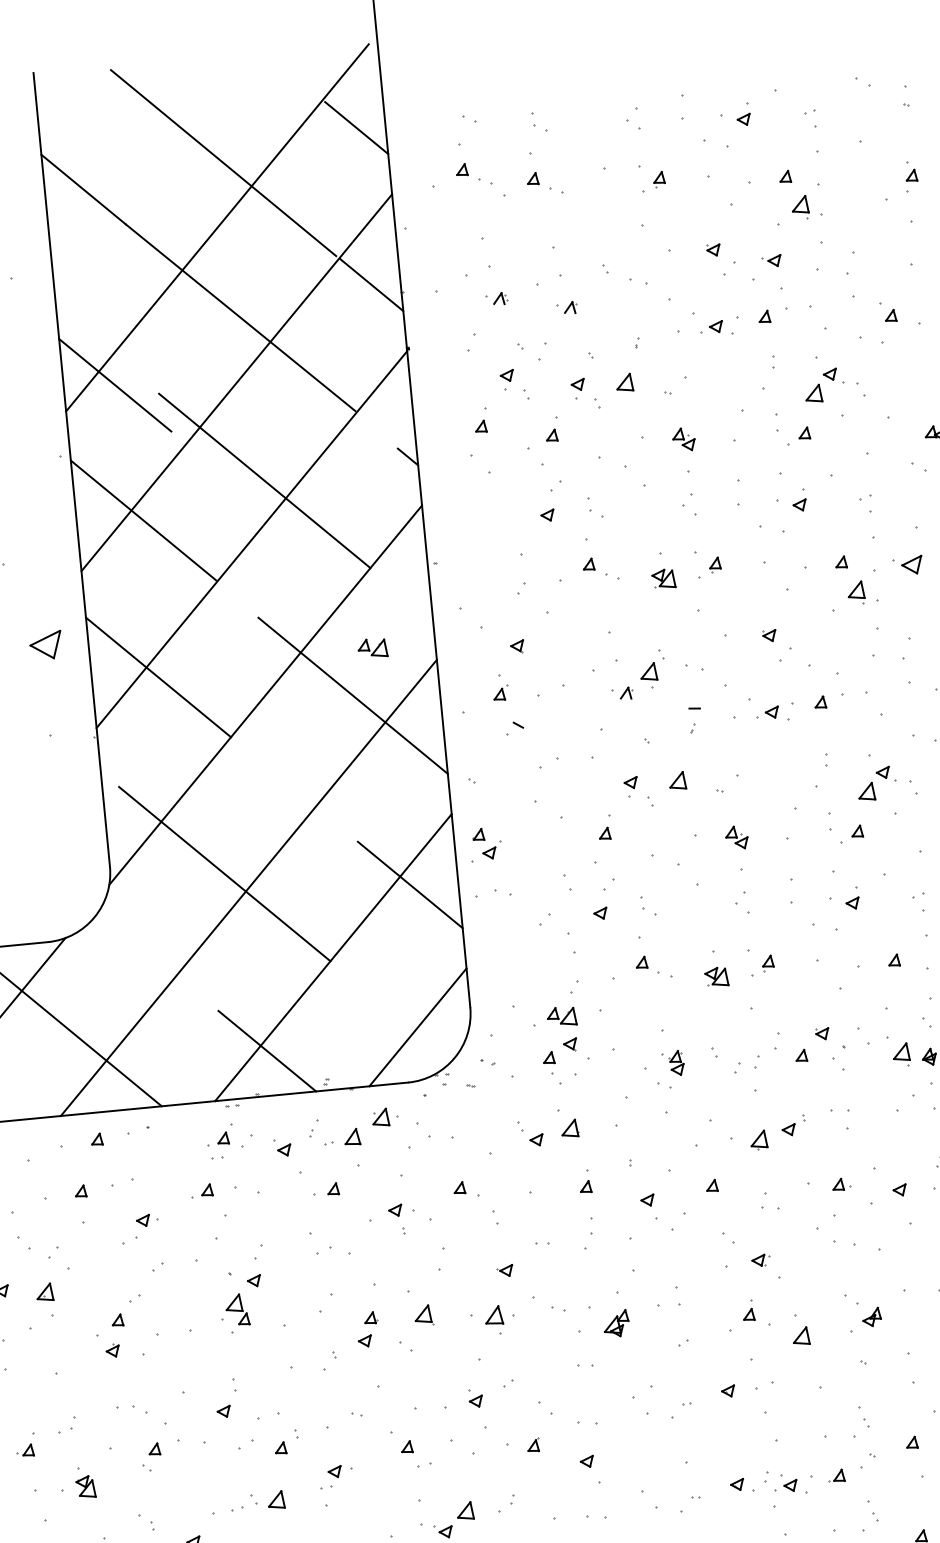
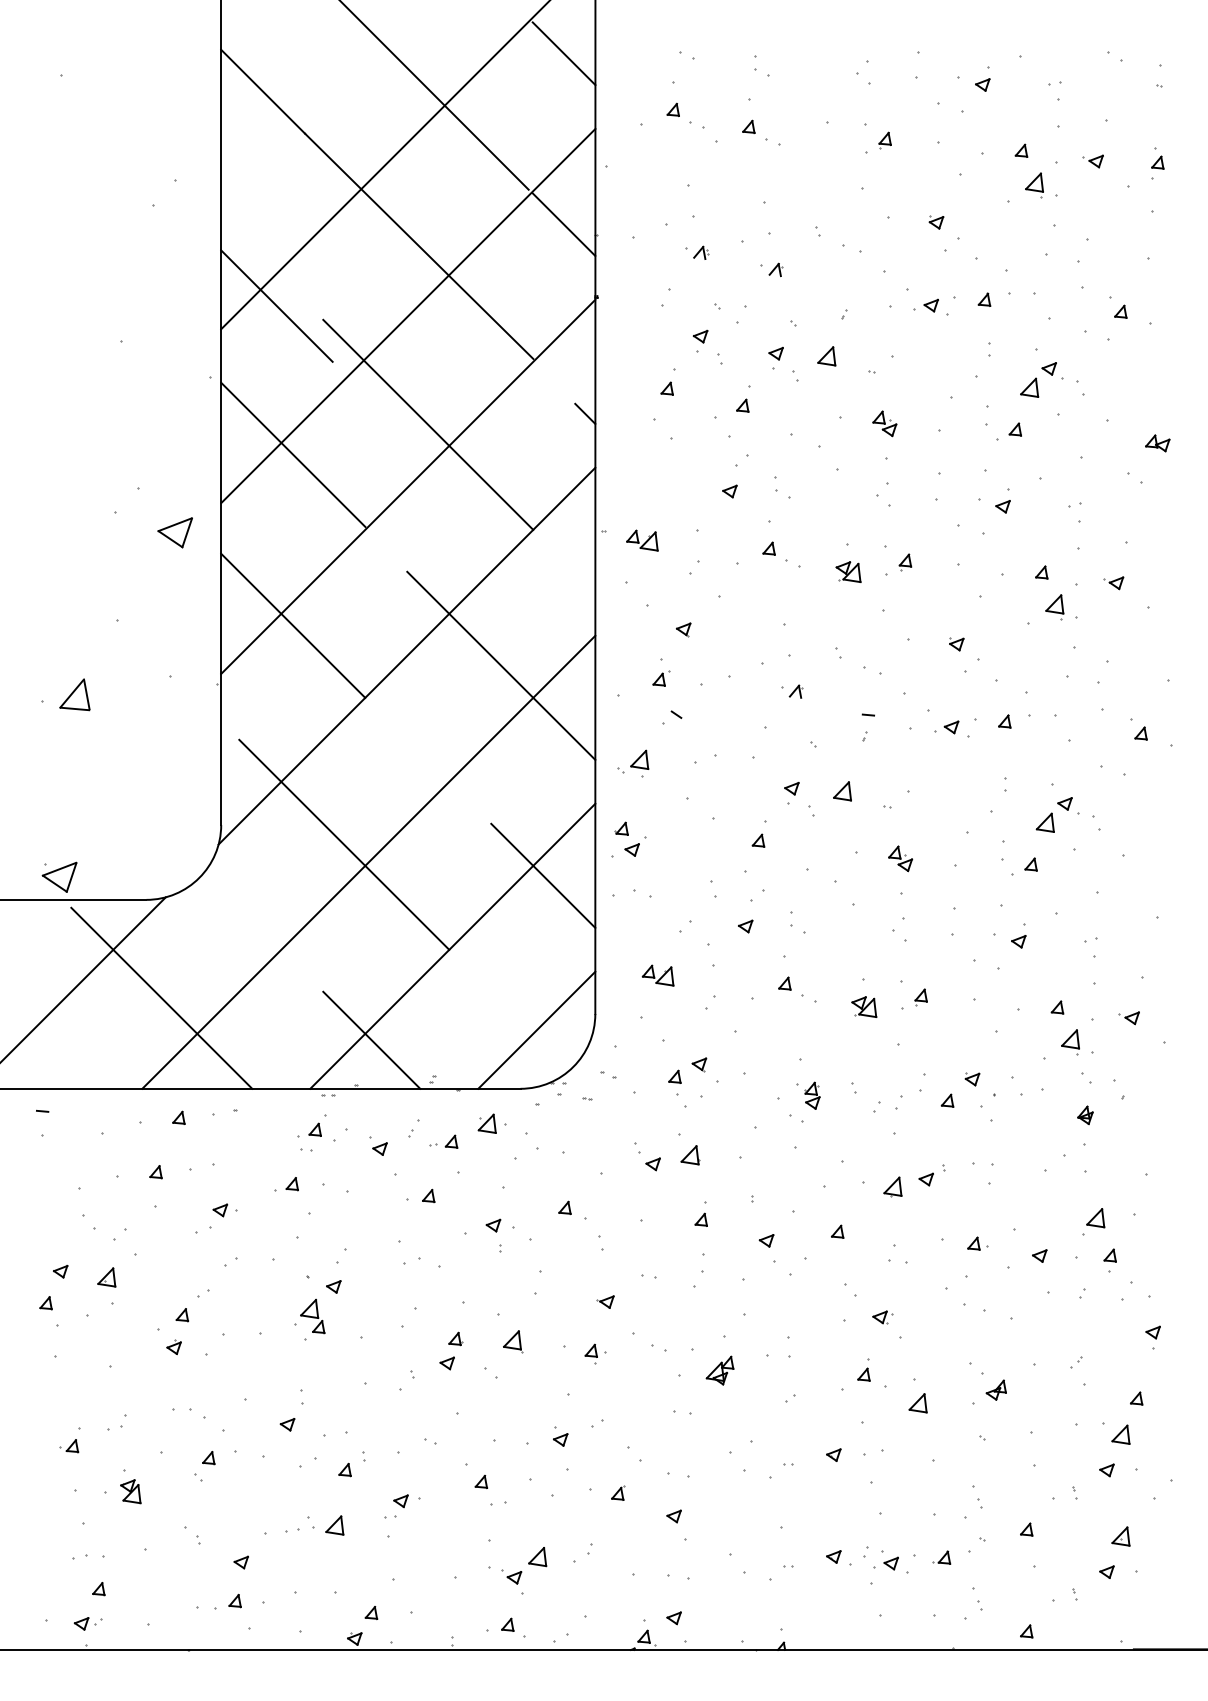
part: (771, 261) -> (1092, 161), moved
part: (908, 566) -> (1113, 583), size x0.62
part: (45, 645) -> (174, 532), moved
part: (372, 648) -> (642, 540), moved
part: (648, 675) -> (639, 763), moved
part: (561, 1016) -> (657, 975), moved
part: (901, 1055) -> (1070, 1042), moved
part: (342, 1137) -> (443, 1141), size x0.71
part: (500, 1319) -> (595, 1353), size x0.62

